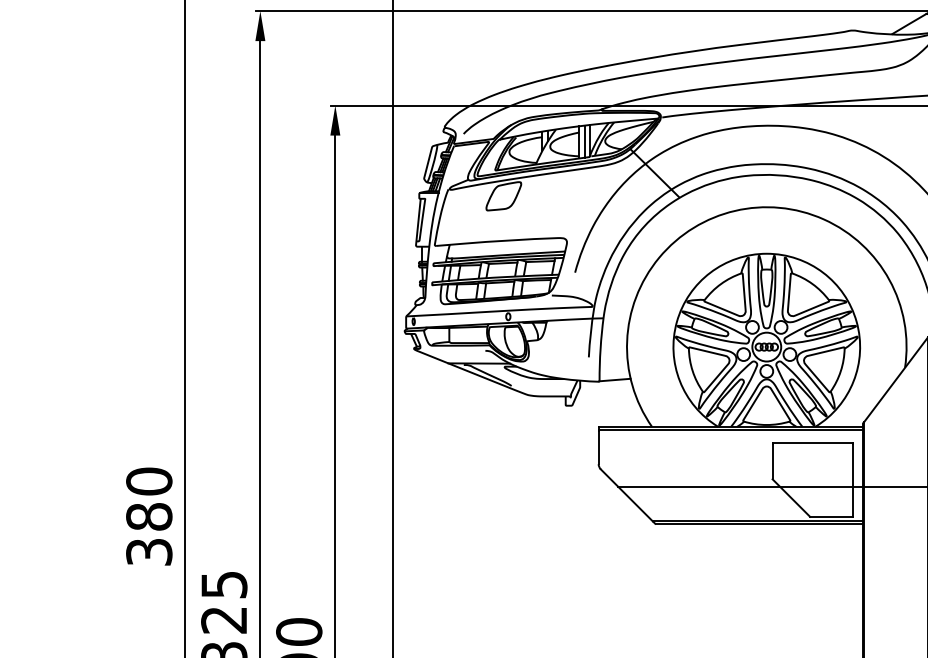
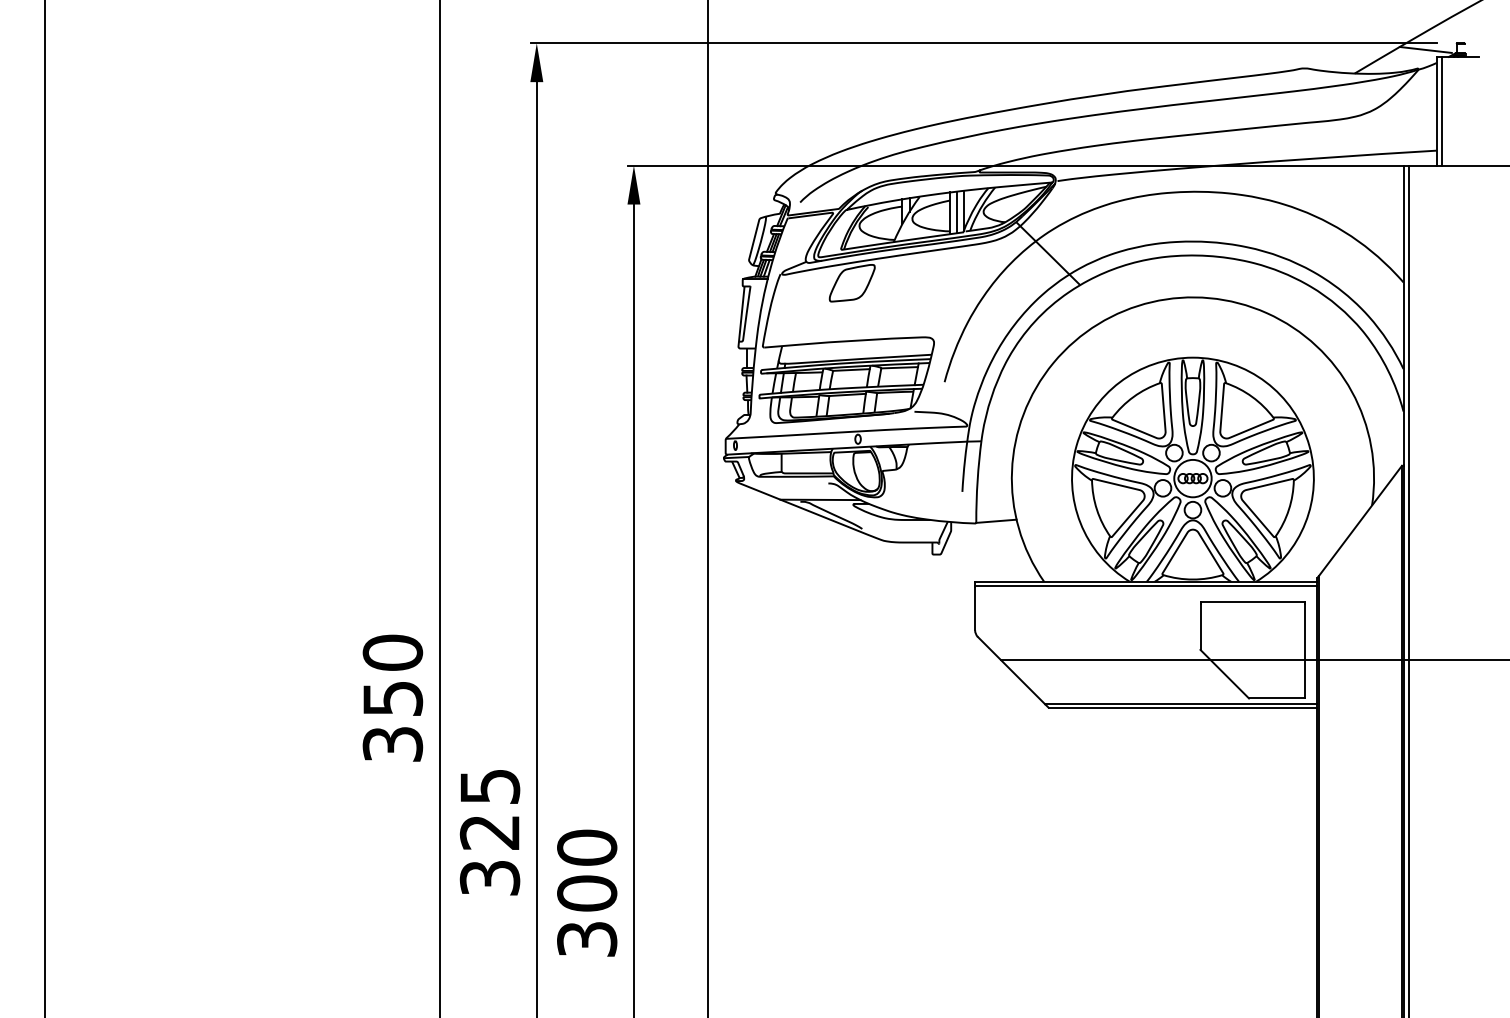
text: (148, 516) -> (392, 698), 380 -> 350

